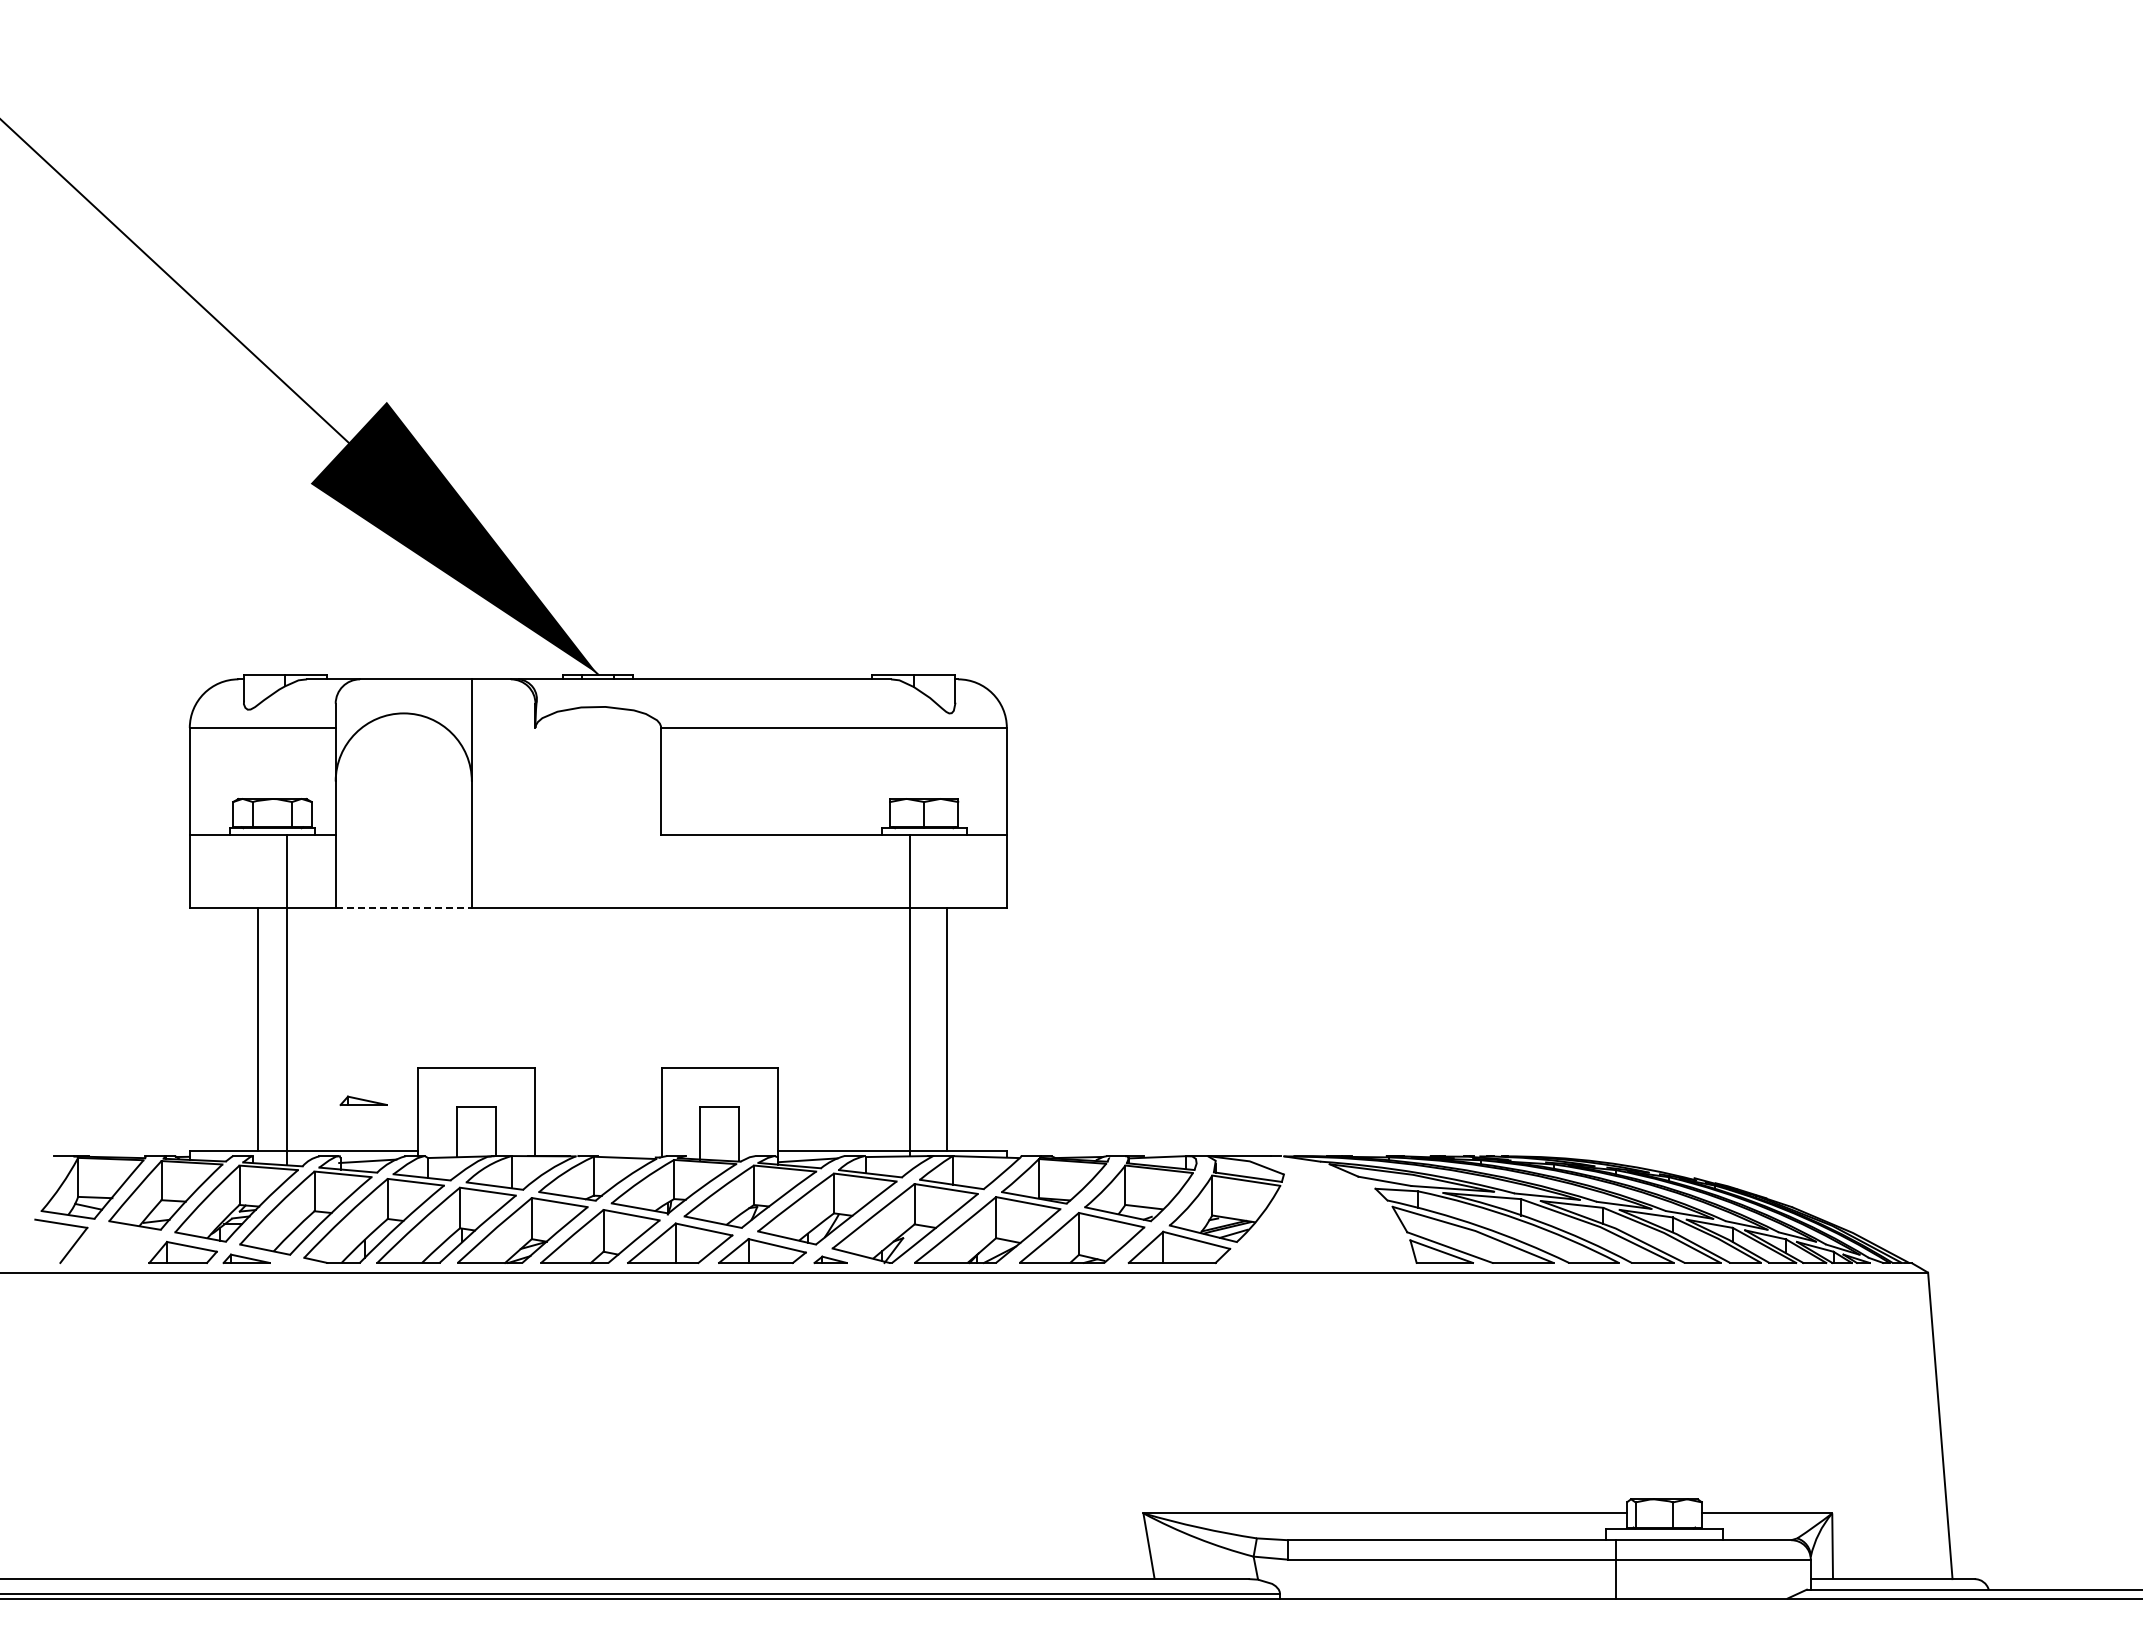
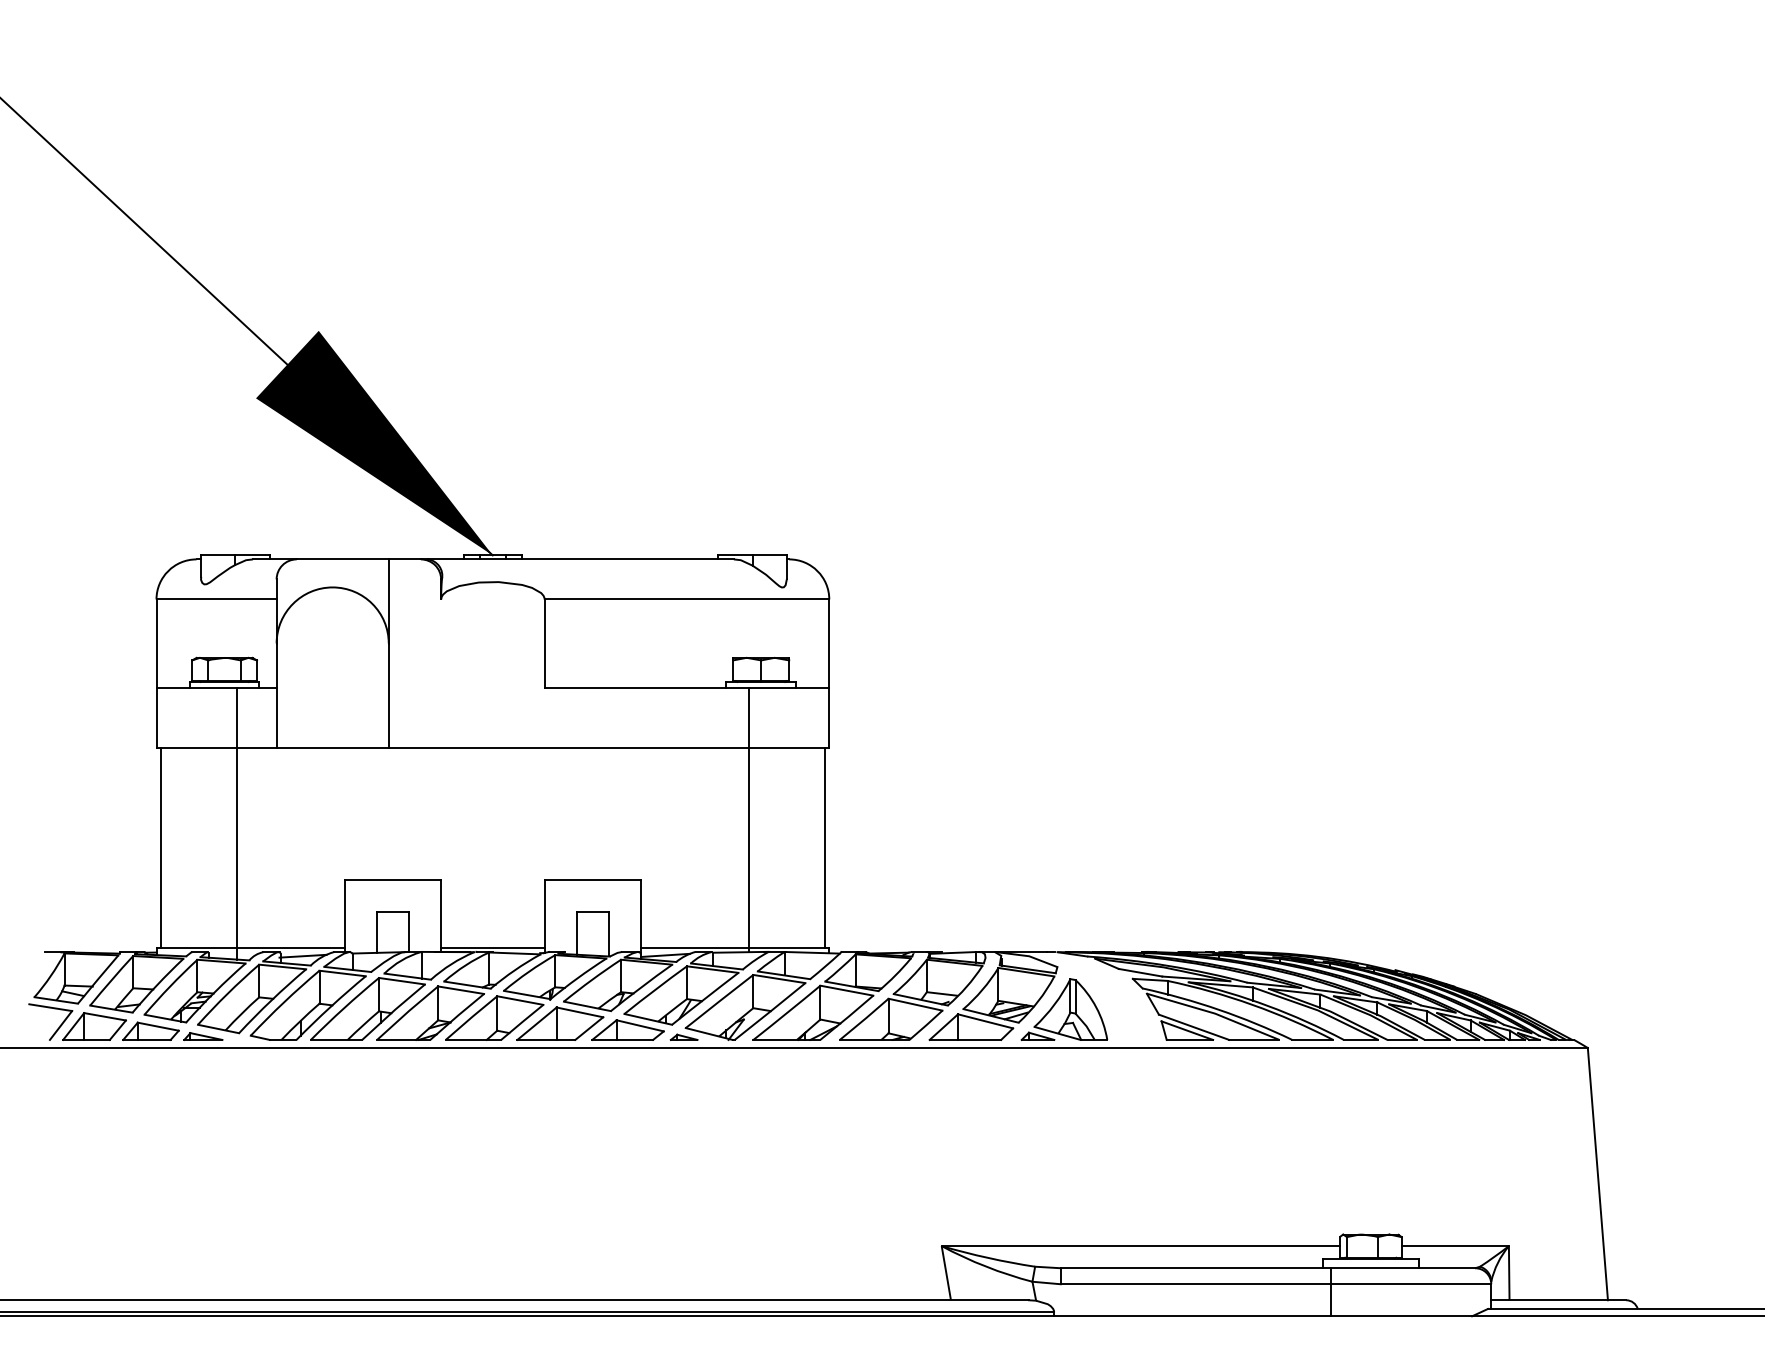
line: (404, 907) -> (333, 747), dashed -> solid
line: (257, 1029) -> (160, 847), moved
line: (947, 1029) -> (825, 847), moved
part: (363, 1100) -> (299, 906), removed
line: (598, 1151) -> (493, 948), added
part: (1292, 1225) -> (1064, 1009), added
part: (114, 1246) -> (94, 1026), added

